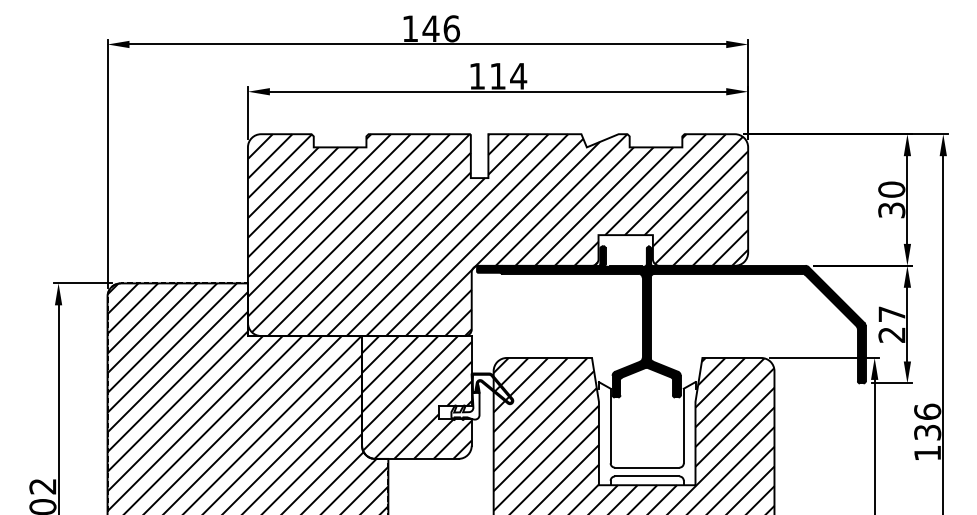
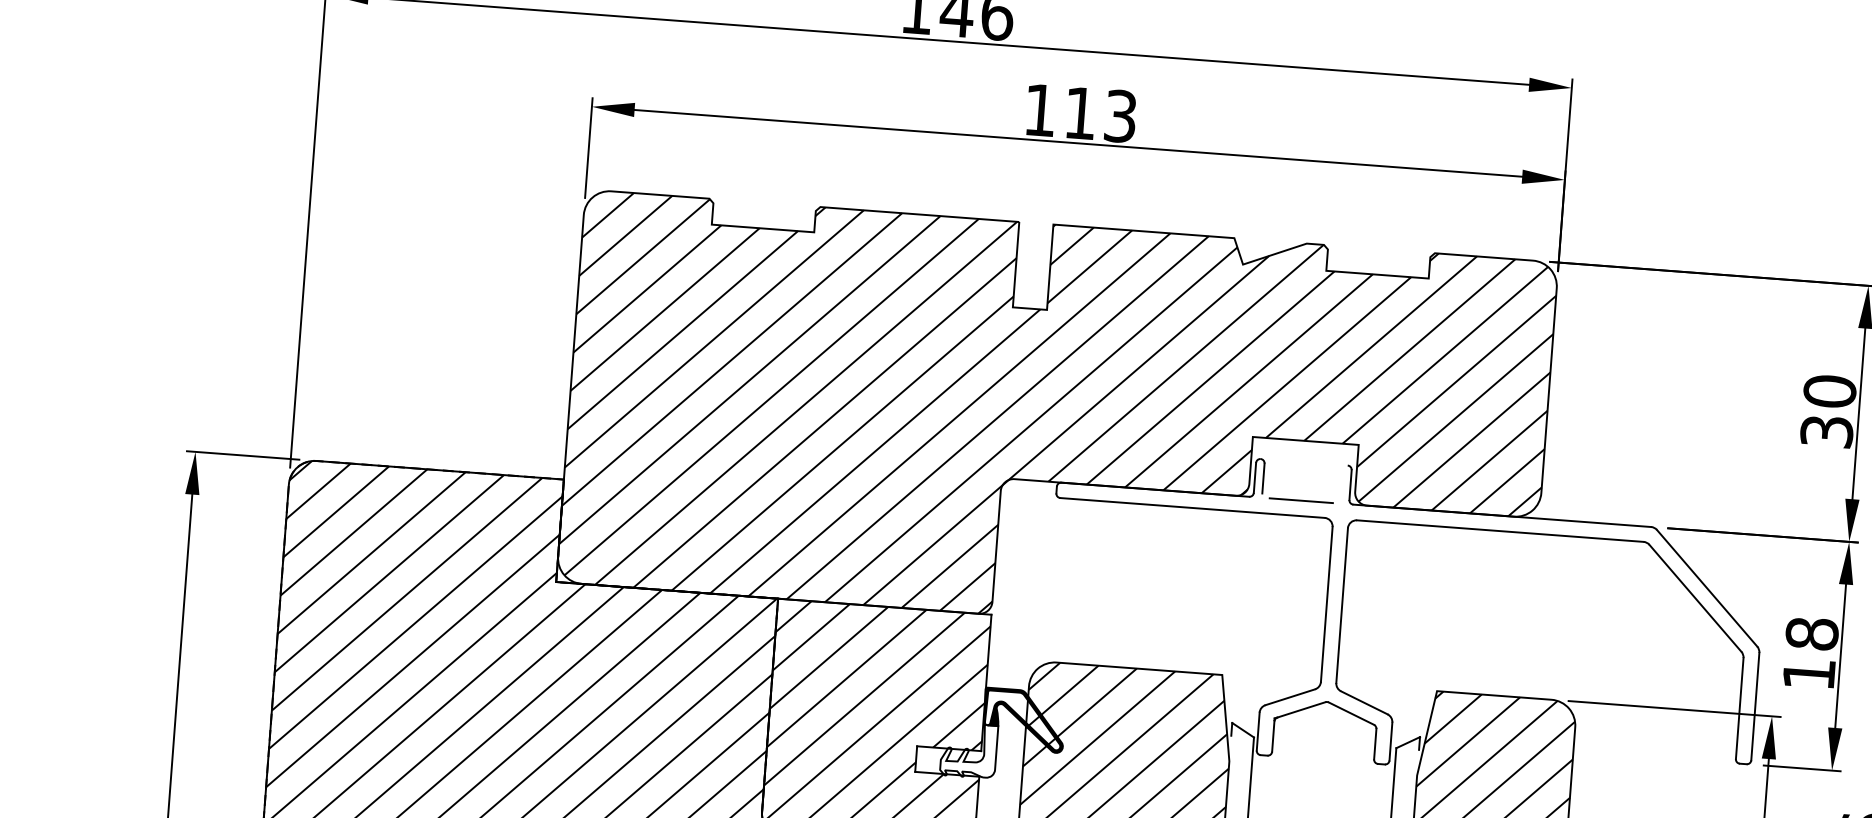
text: (518, 75) -> (1120, 114), 114 -> 113
fill: (670, 321) -> (1380, 615), removed
text: (891, 324) -> (1809, 653), 27 -> 18

